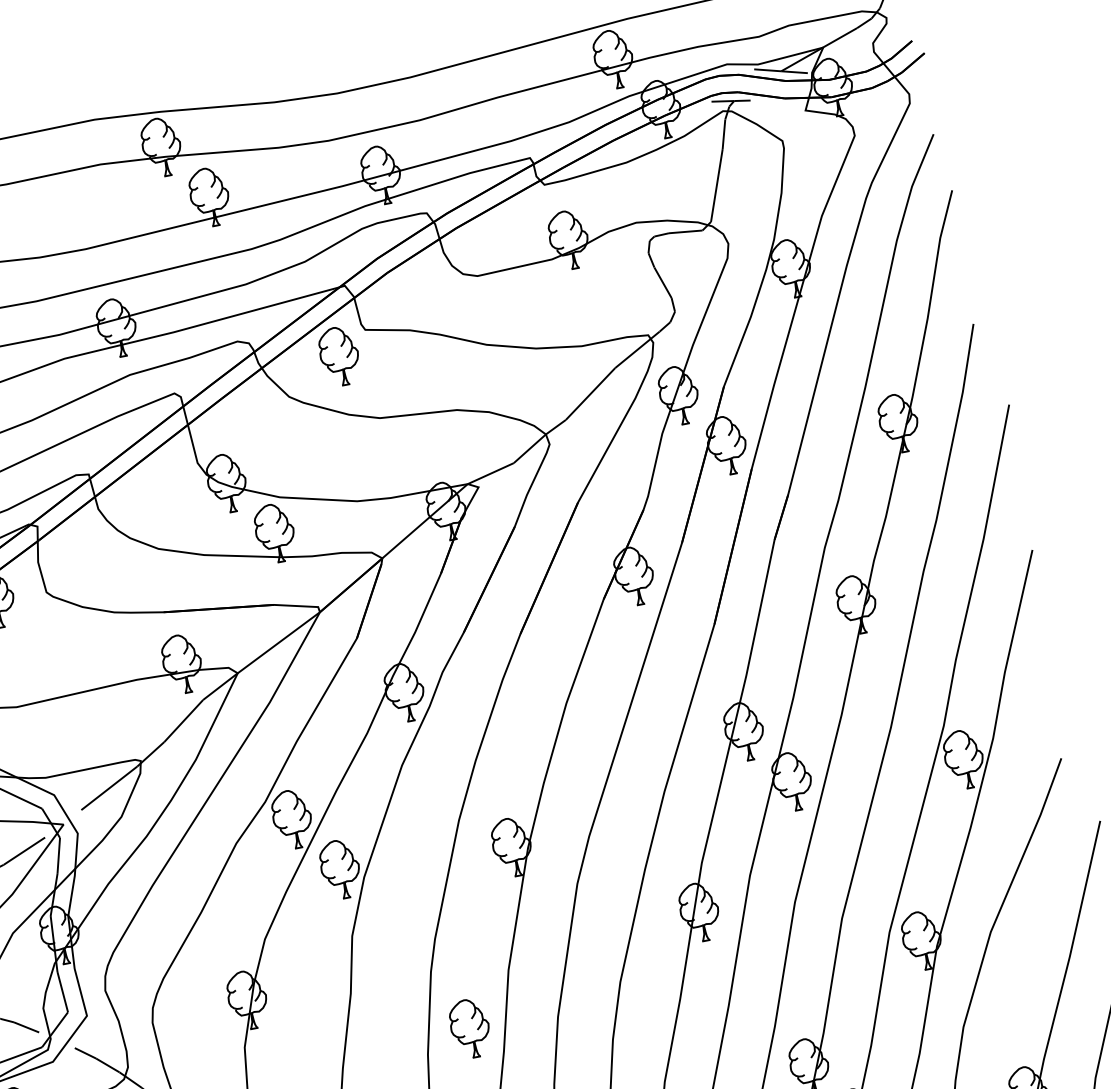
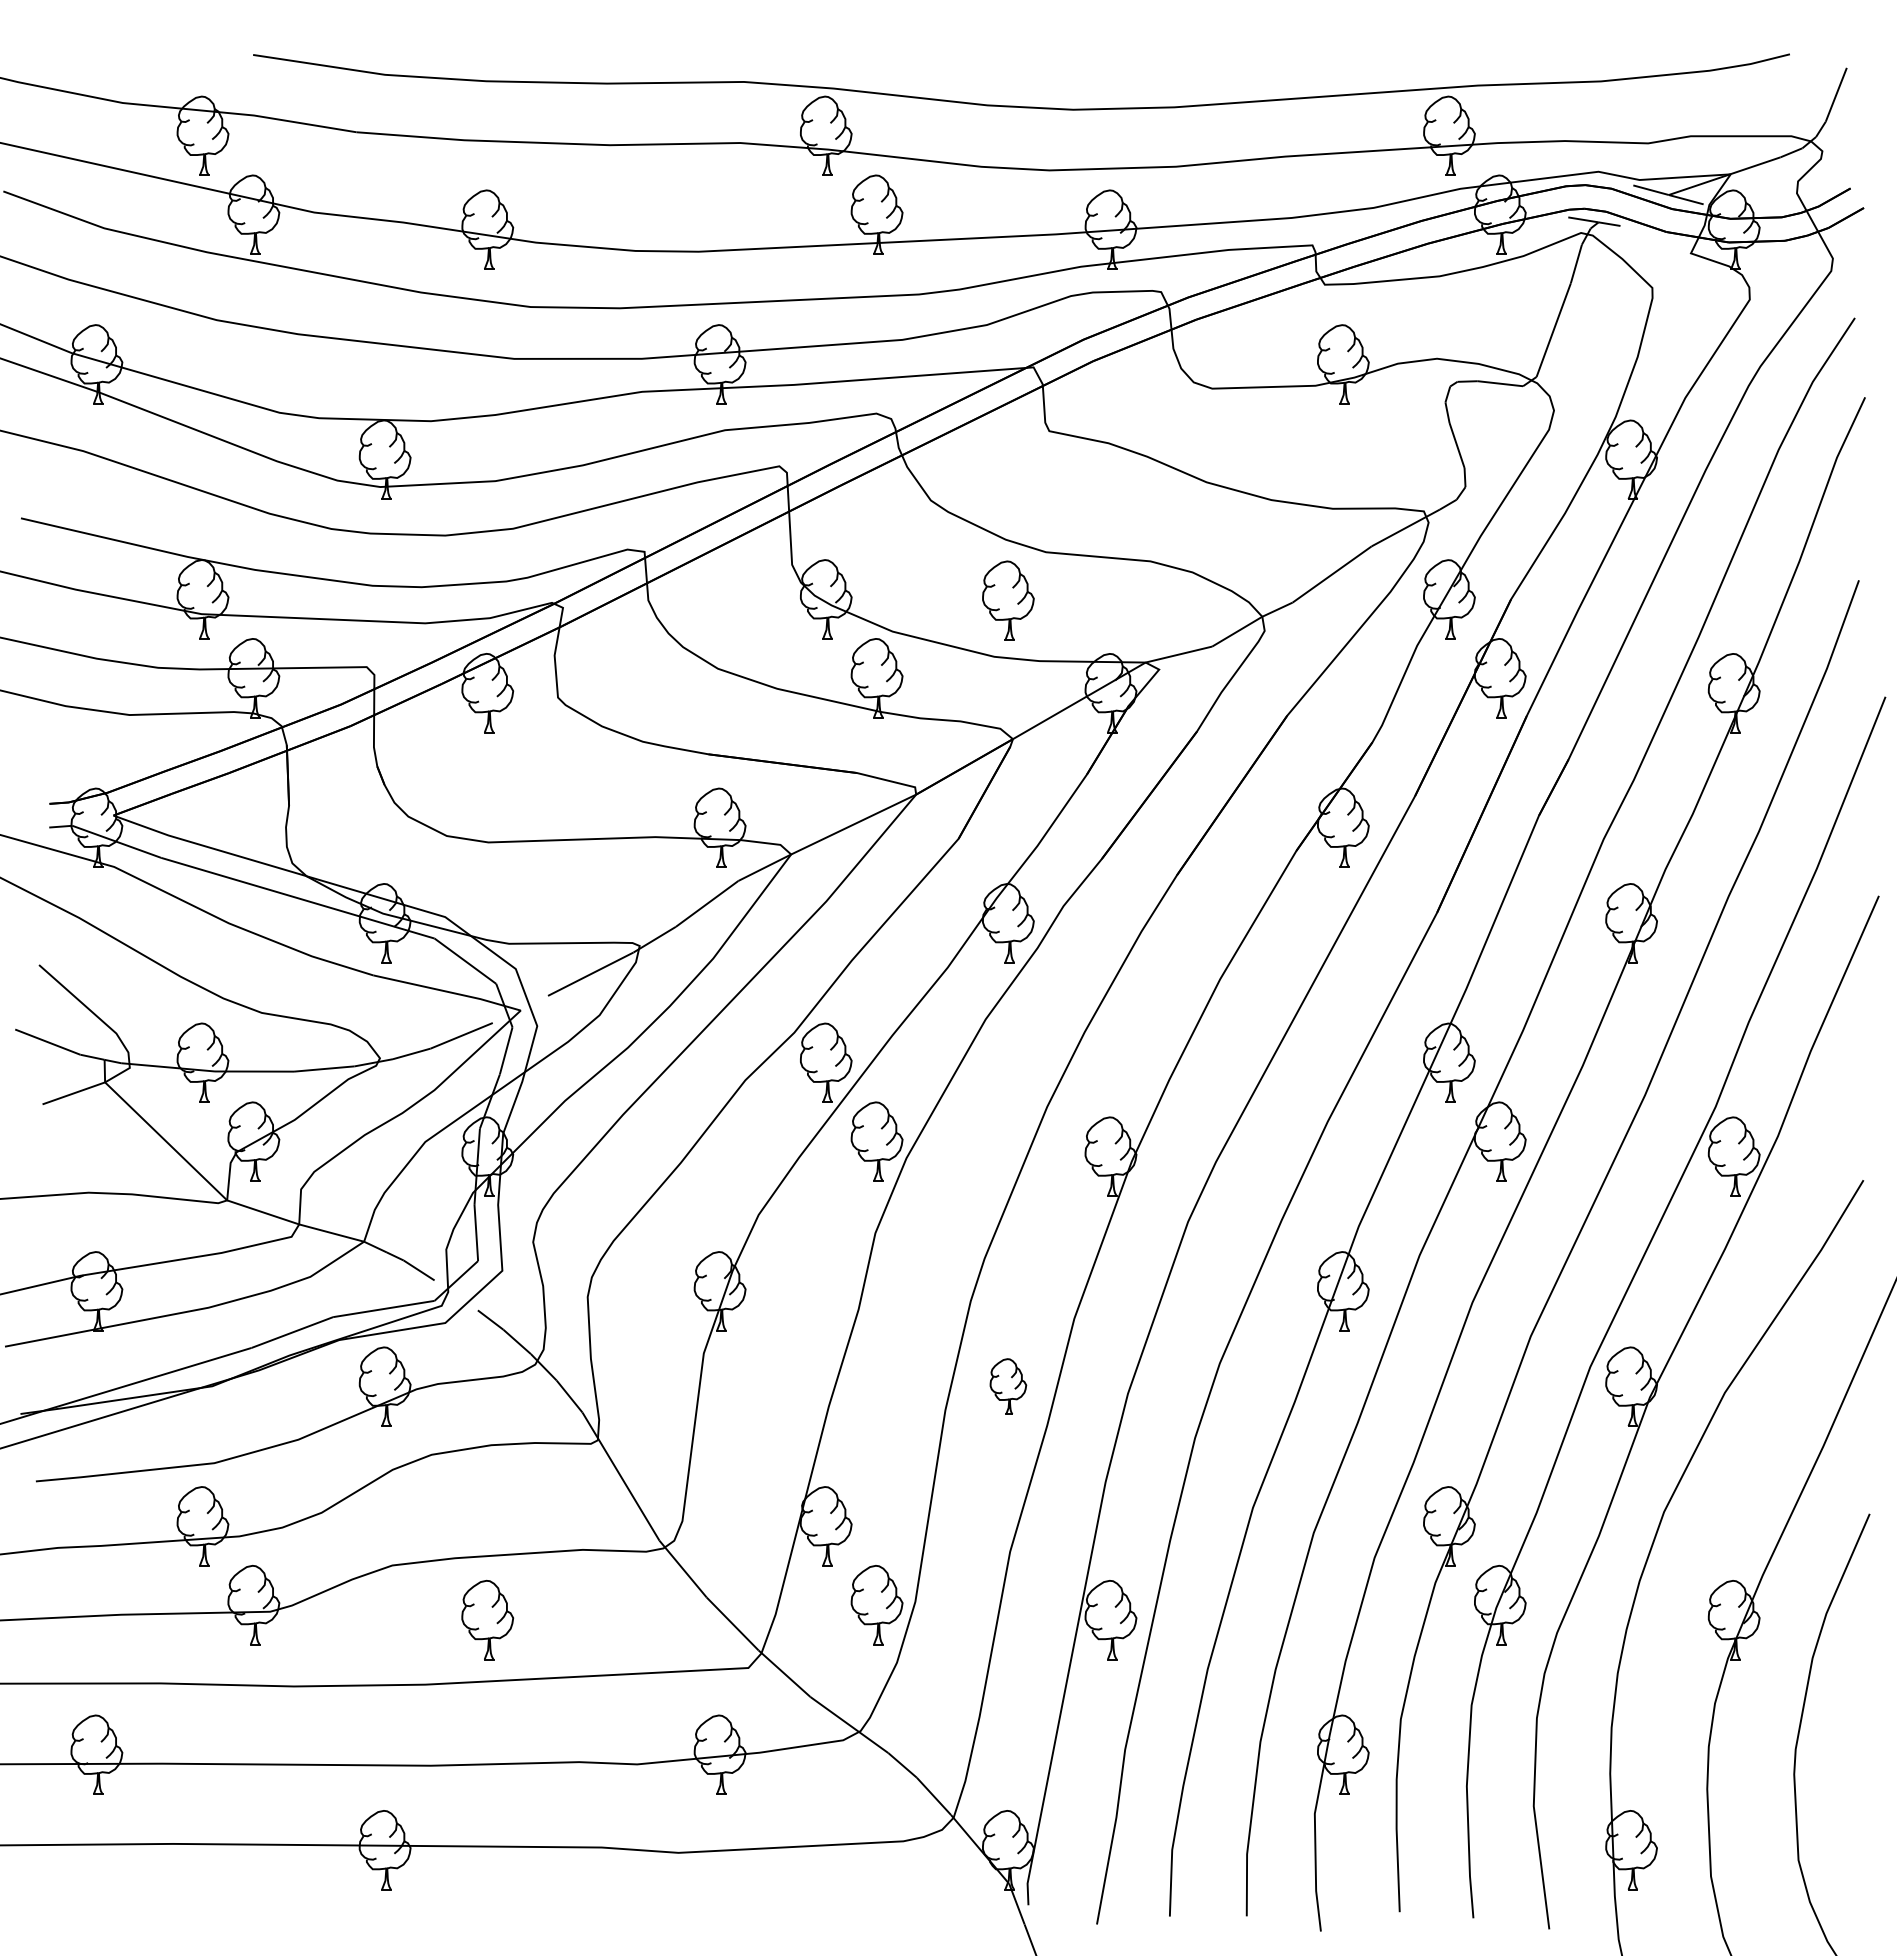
part: (339, 356) -> (1008, 600), moved
part: (470, 1028) -> (1008, 1386), size x0.7

